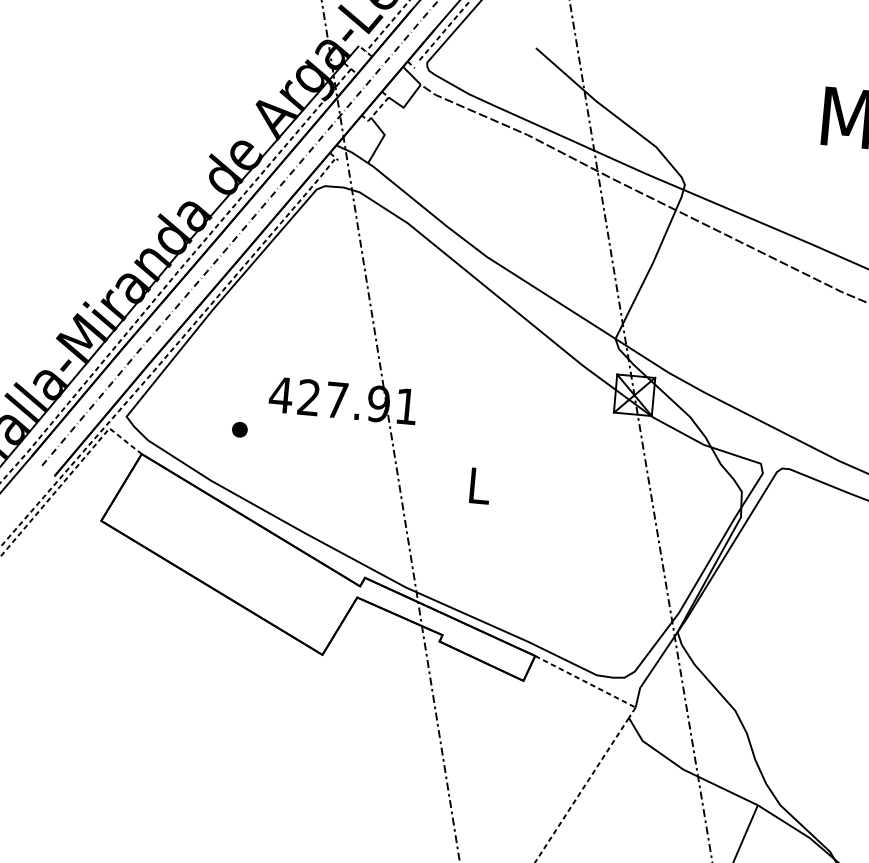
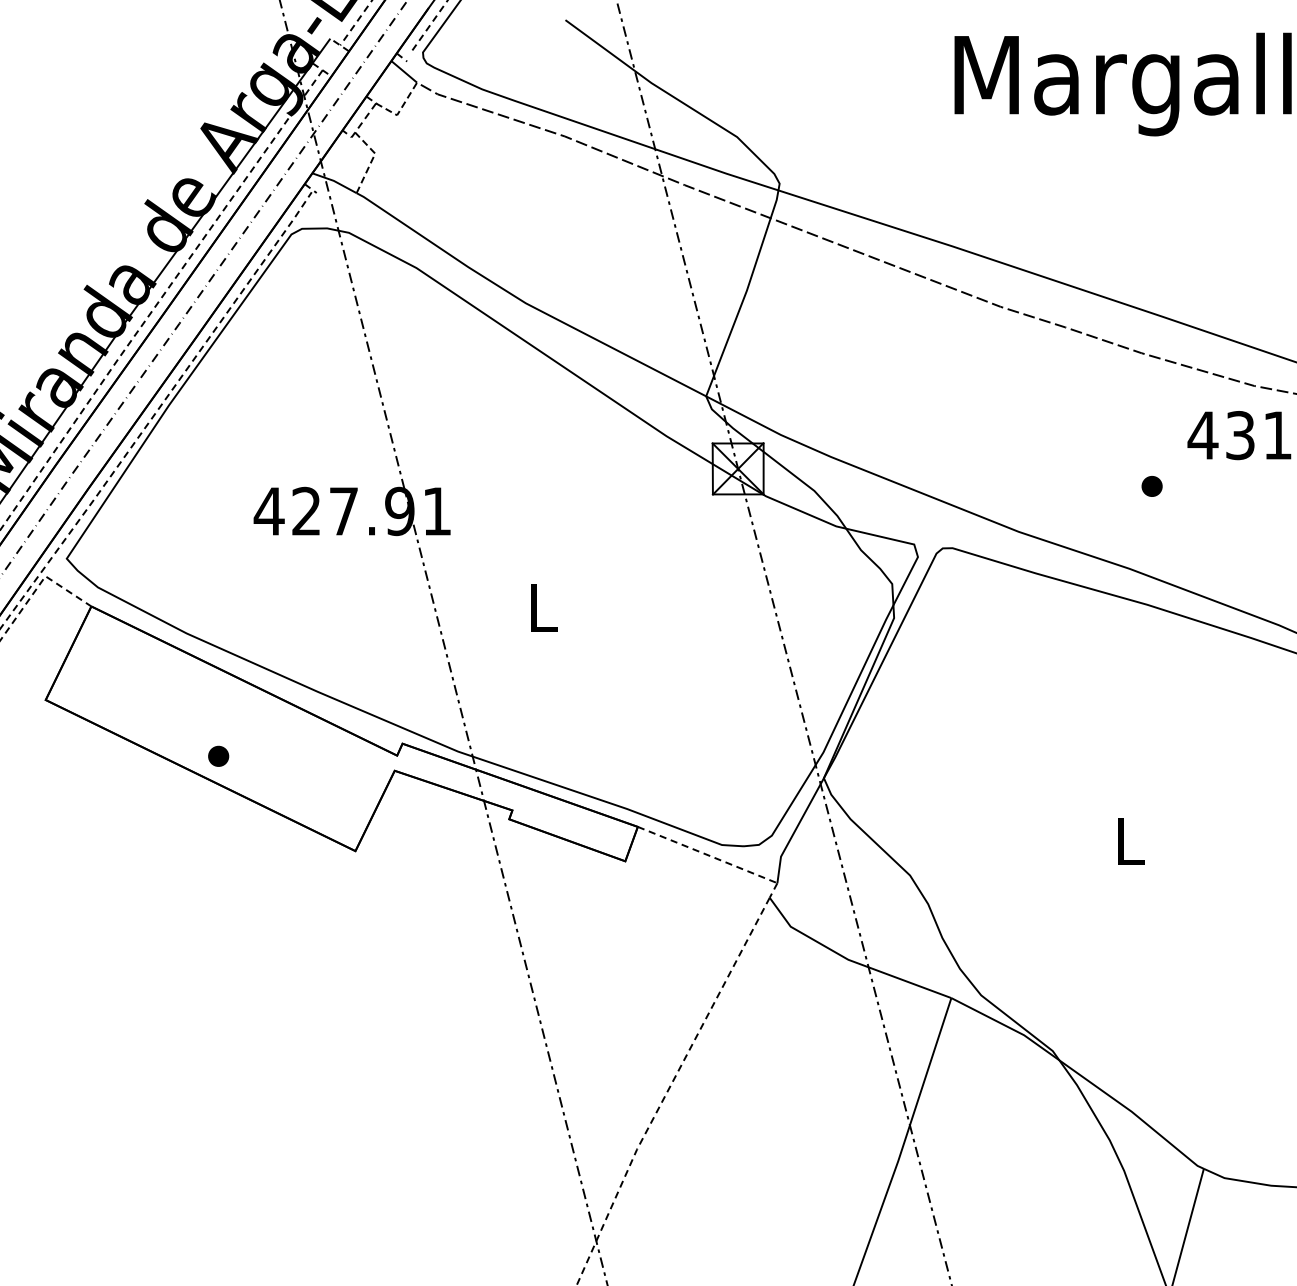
line: (406, 103) -> (400, 109), solid -> dashed
line: (382, 139) -> (372, 159), solid -> dashed
part: (239, 429) -> (218, 755), moved

